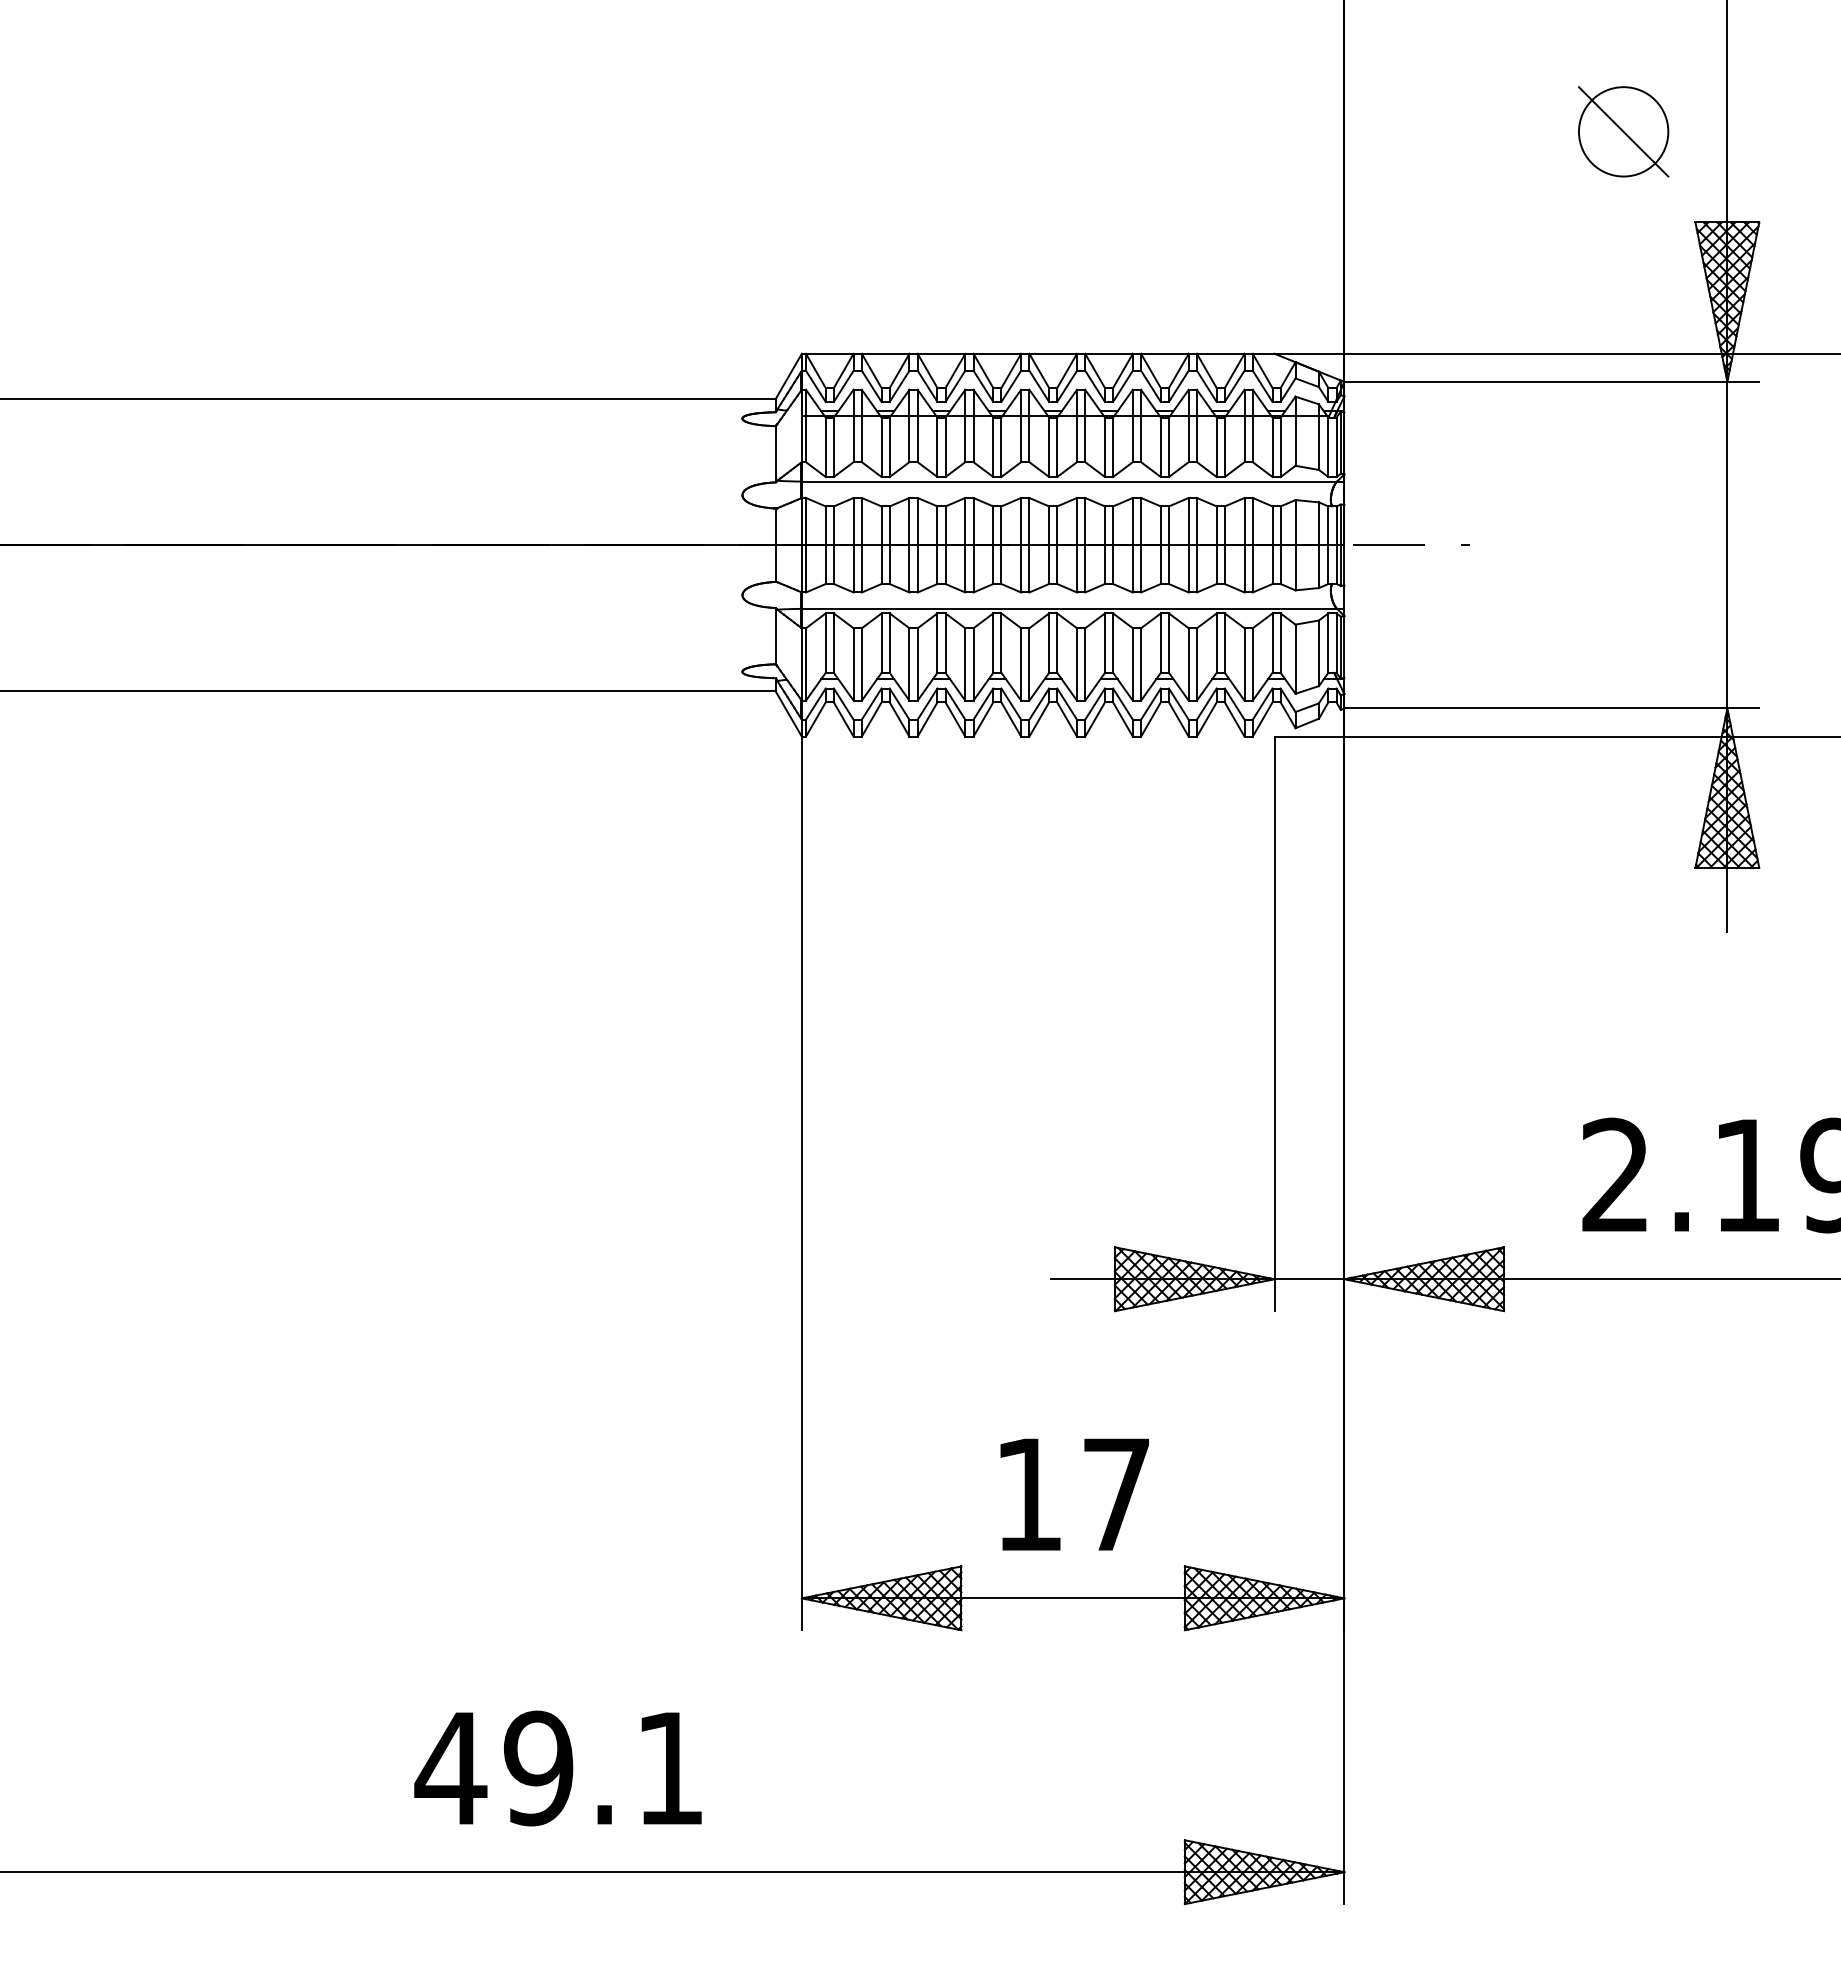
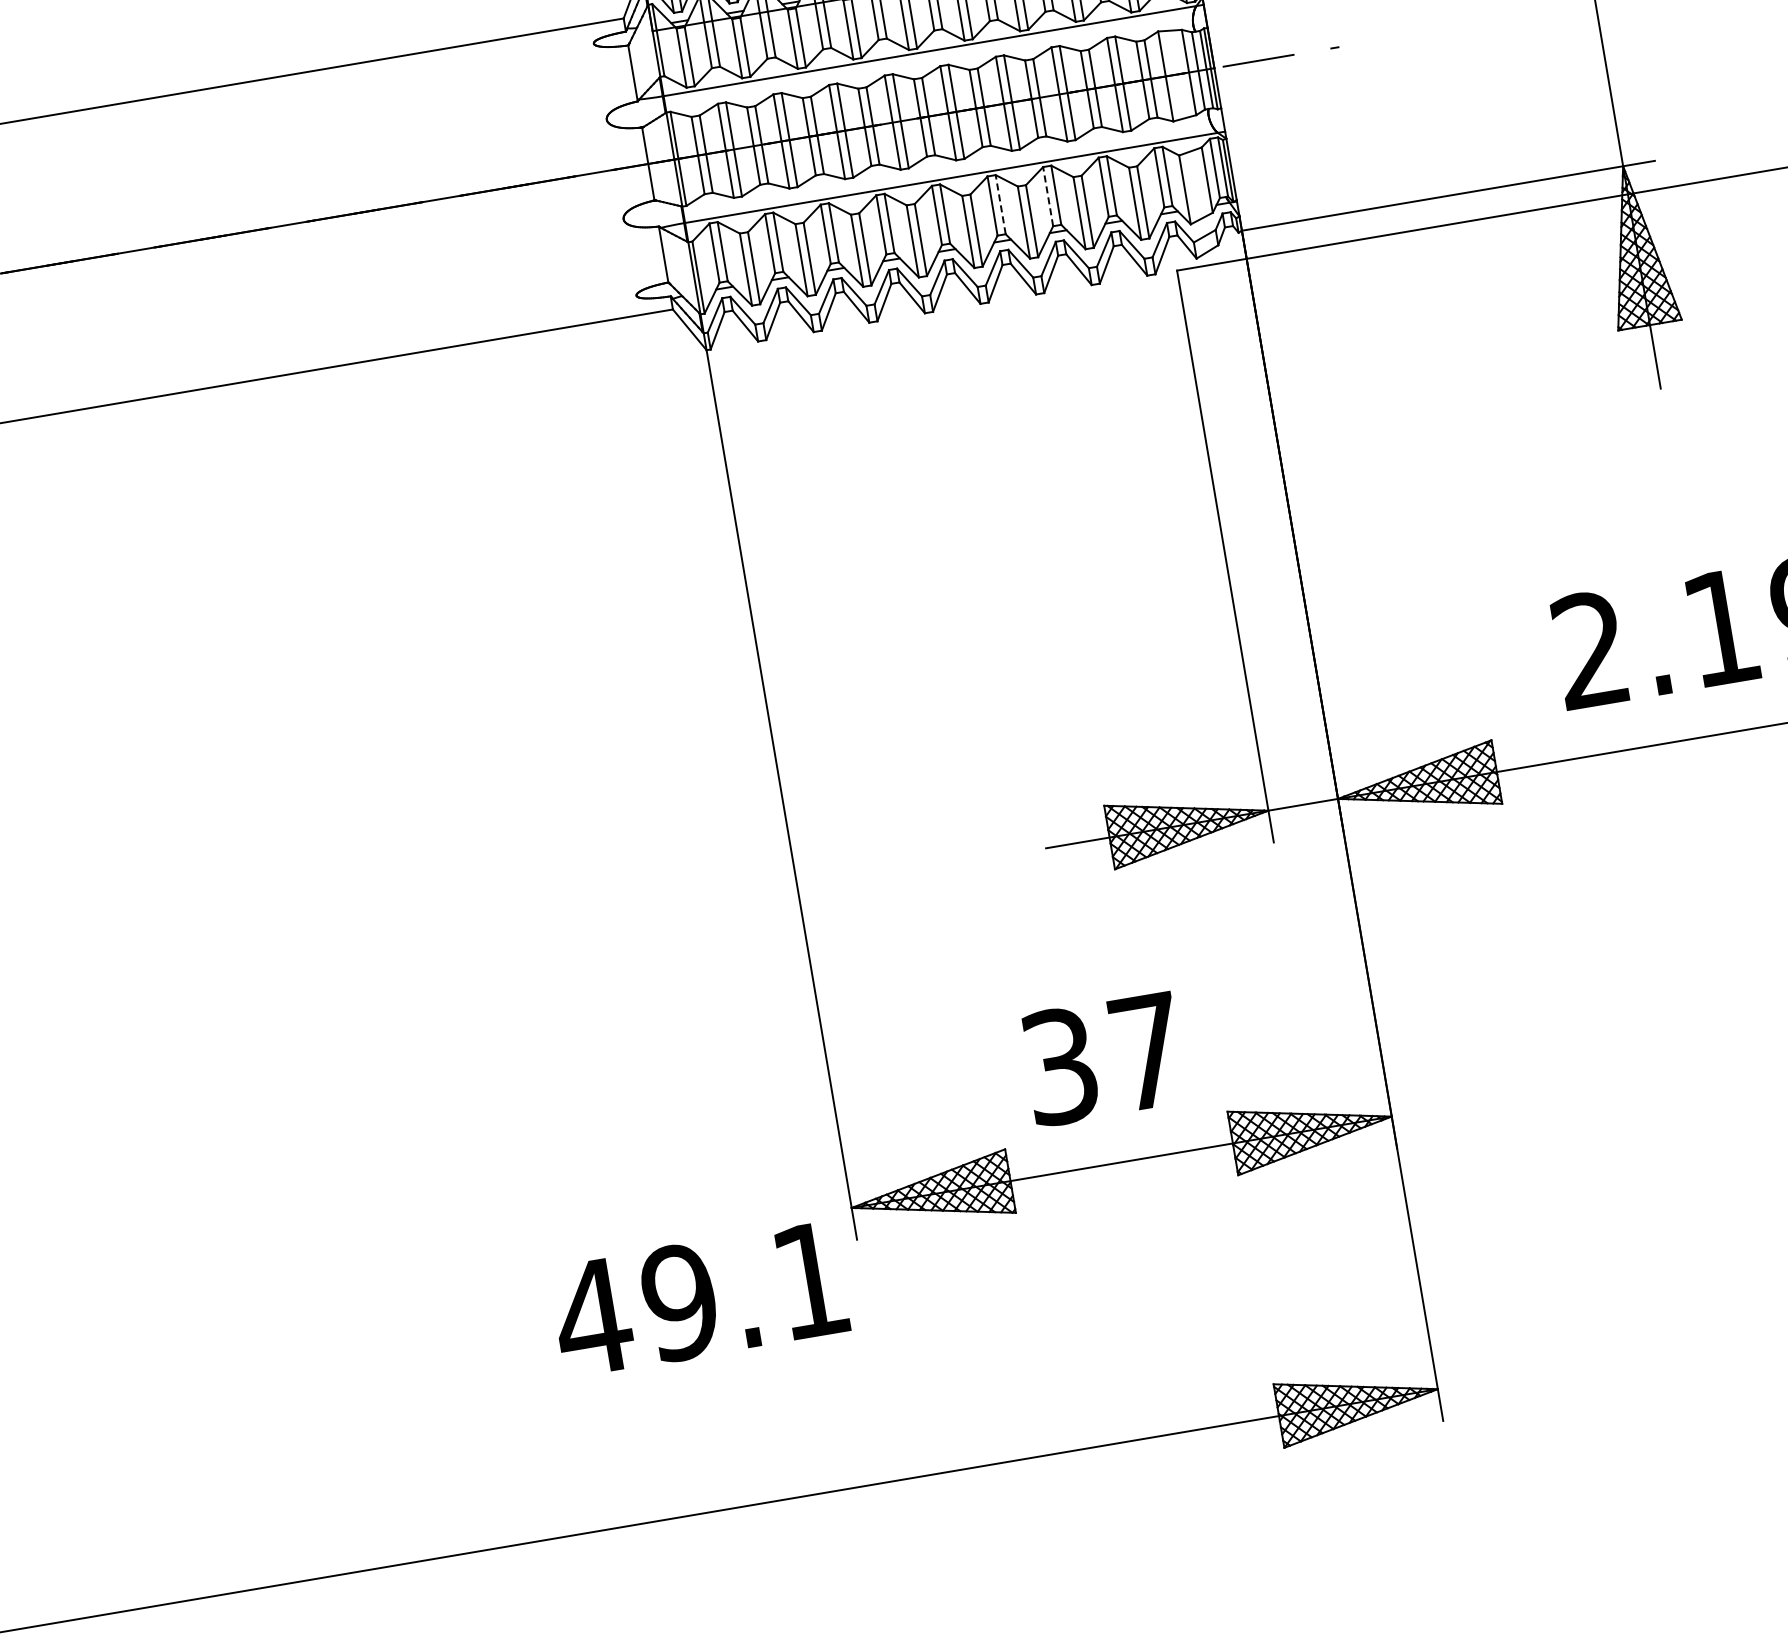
line: (1113, 643) -> (1001, 204), solid -> dashed
line: (1160, 643) -> (1047, 197), solid -> dashed
text: (1029, 1494) -> (1060, 1066), 17 -> 37
text: (557, 1768) -> (698, 1299), moved

